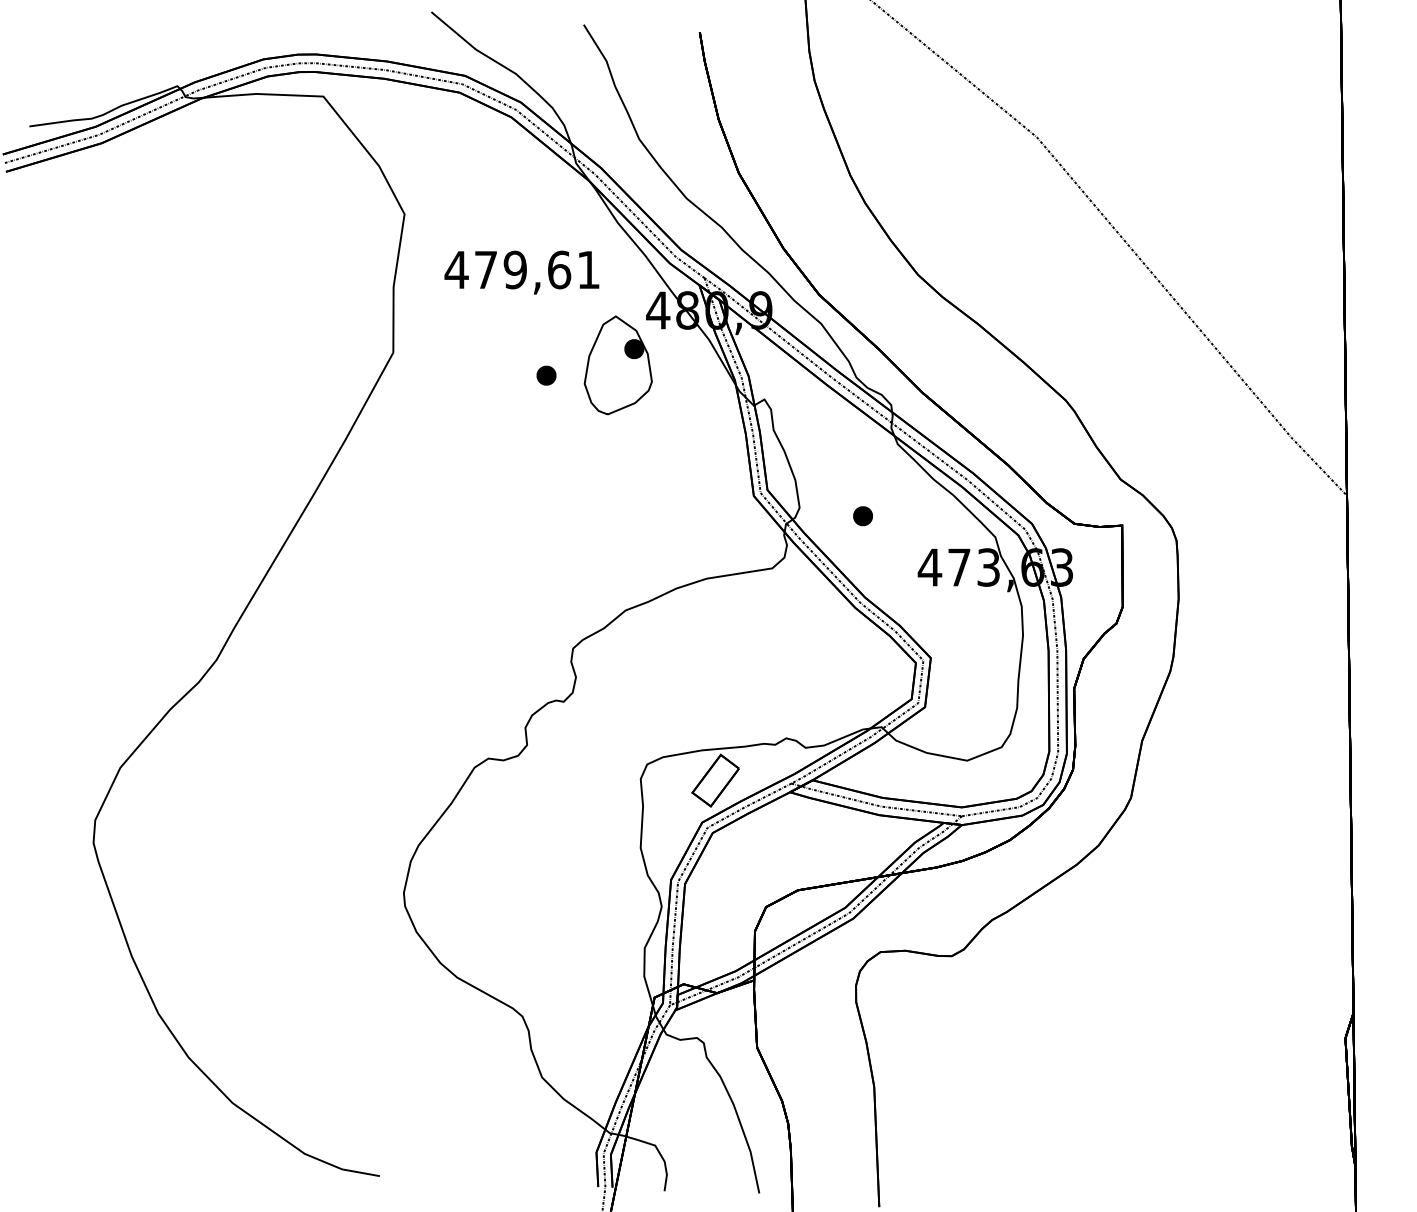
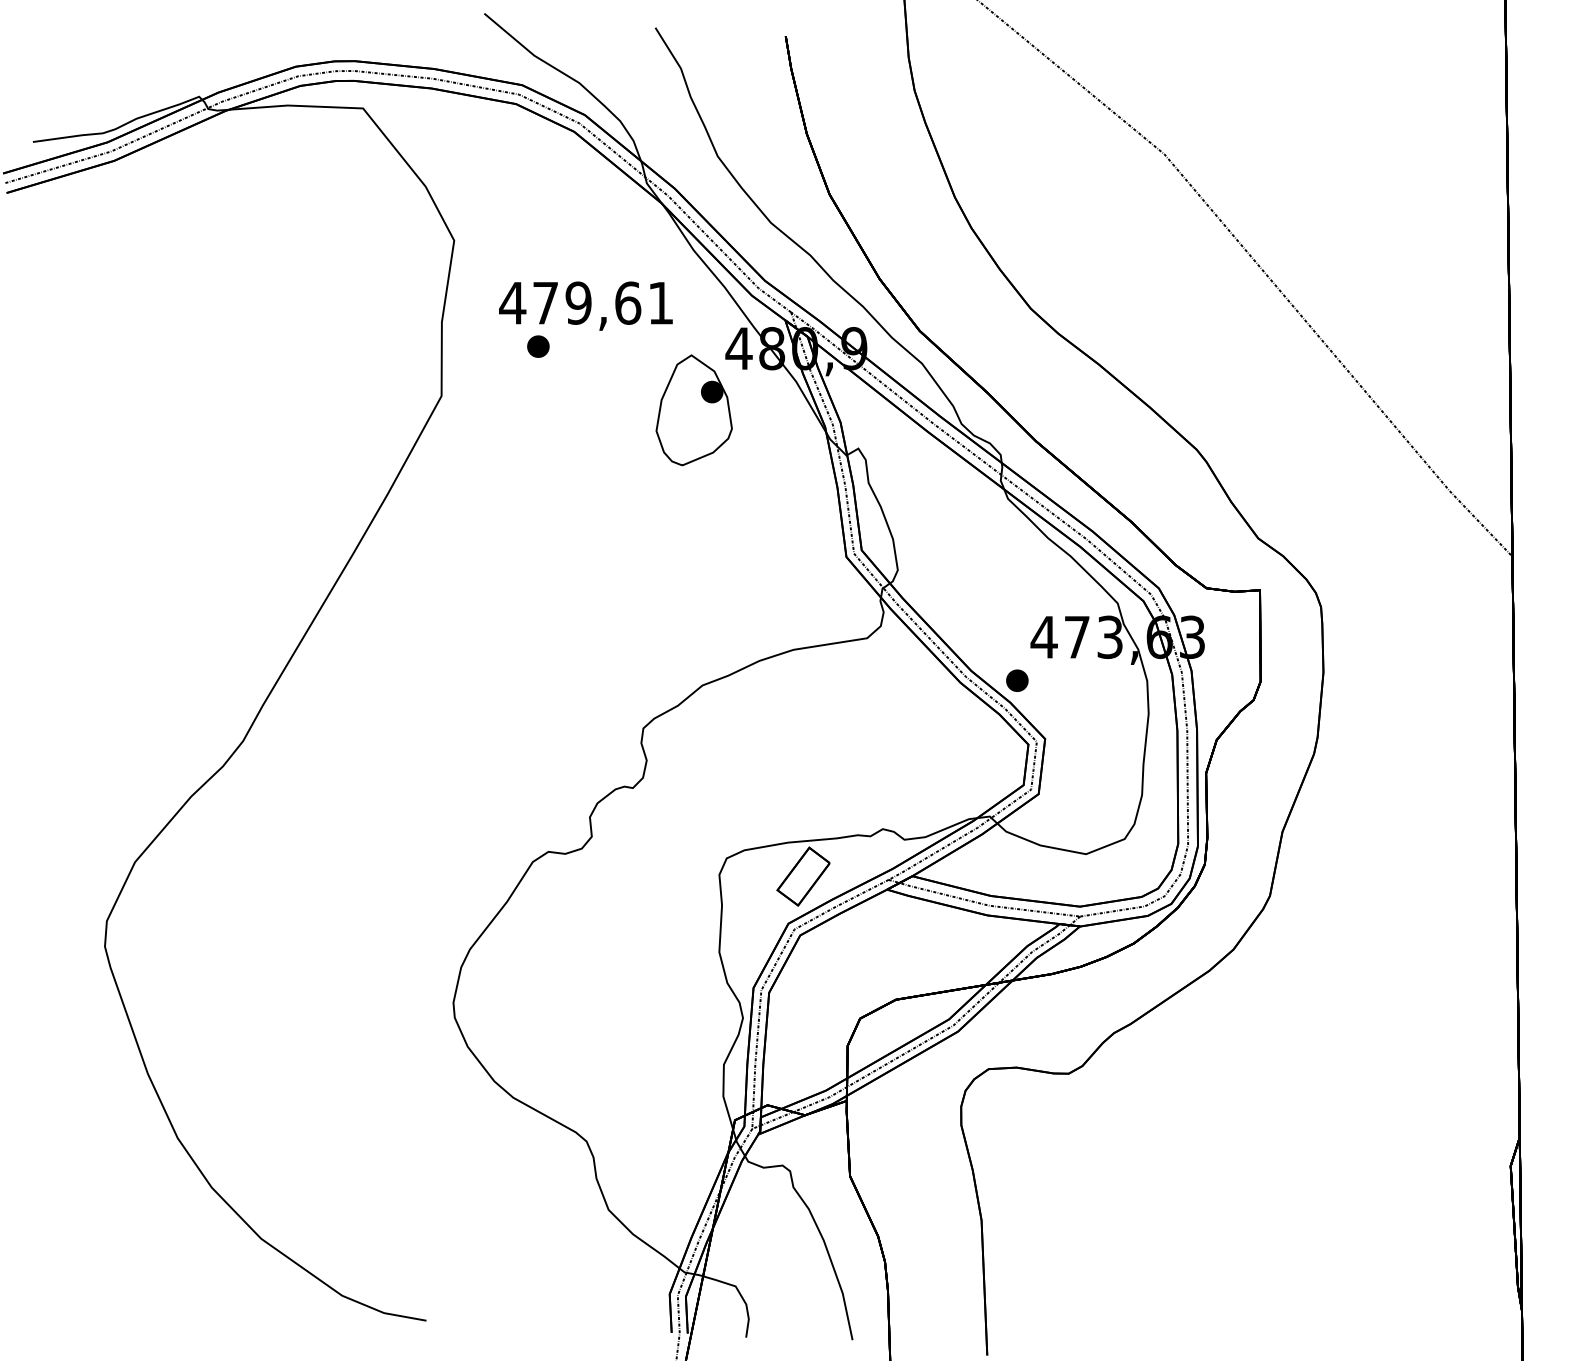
part: (546, 375) -> (538, 346), moved
part: (862, 516) -> (1016, 681), moved

